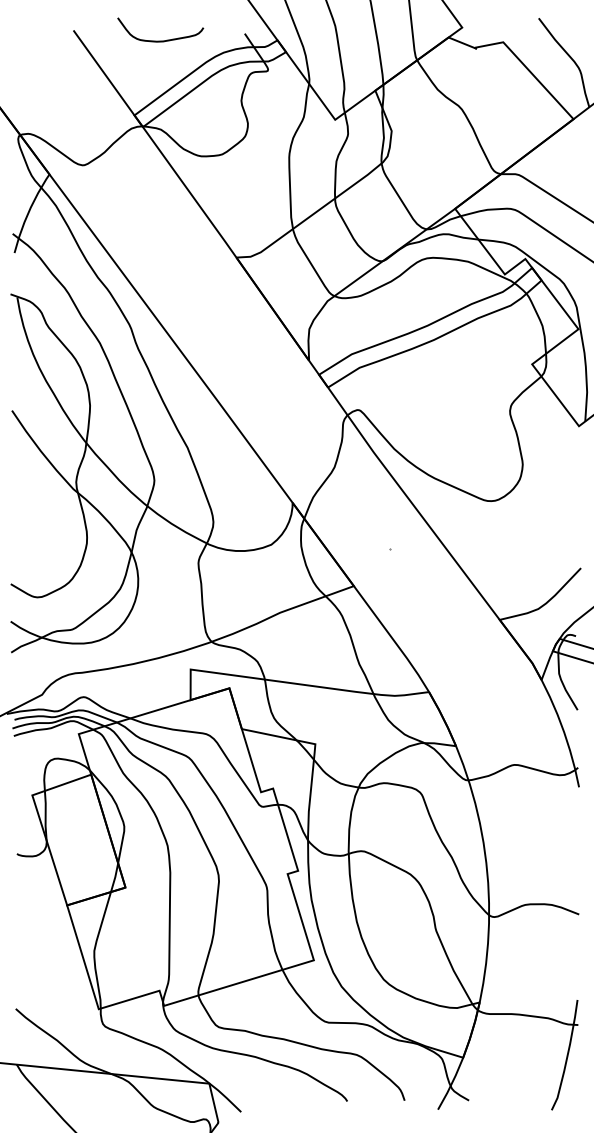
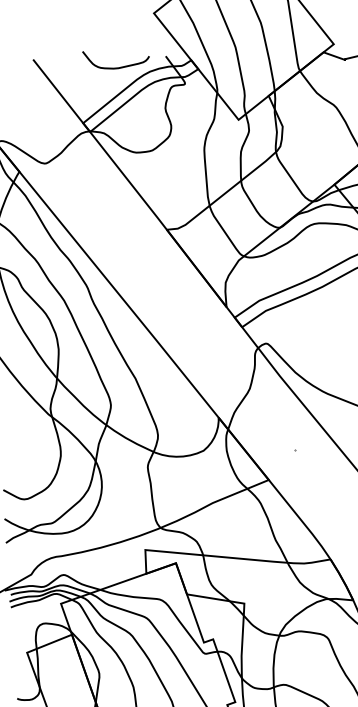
curve: (160, 40) -> (116, 67), moved

